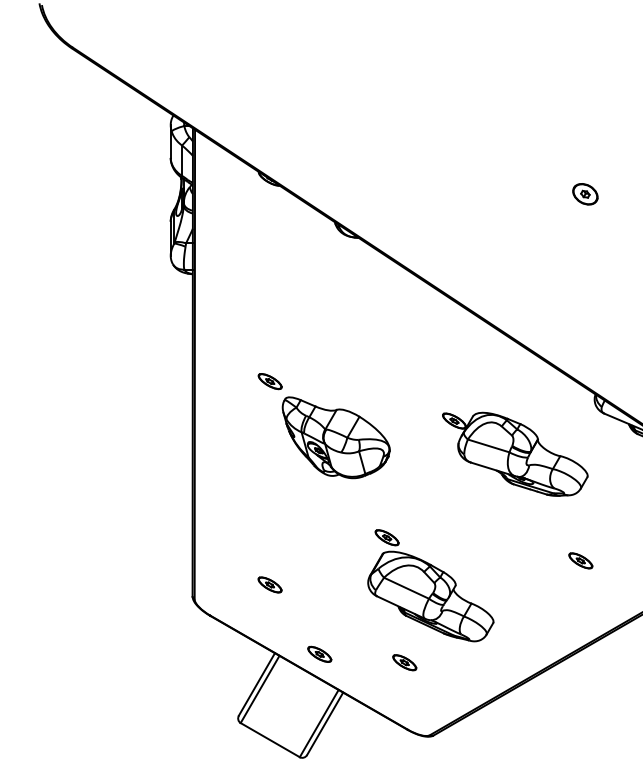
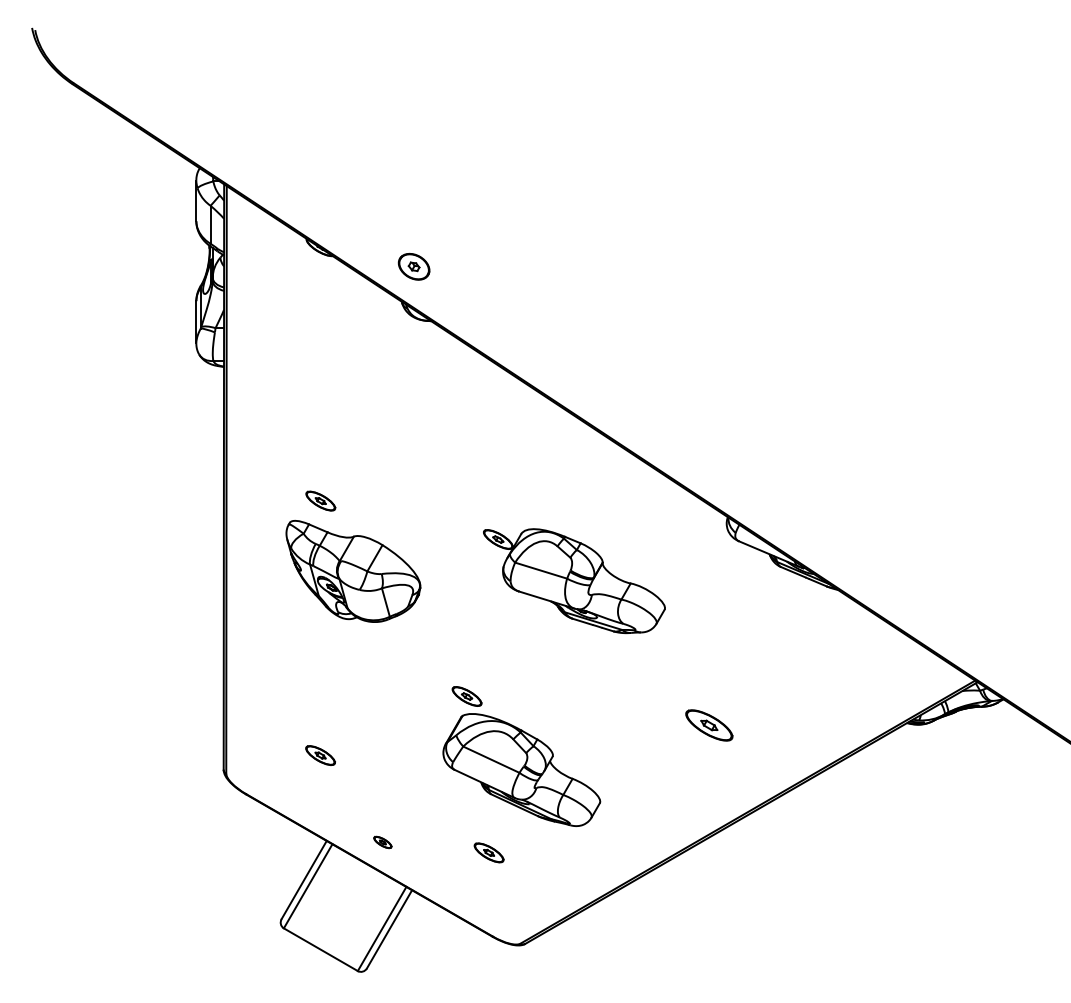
part: (584, 194) -> (413, 266), moved
part: (336, 437) -> (353, 571), moved
part: (515, 454) -> (574, 581), moved
part: (580, 560) -> (709, 725), size x1.6
part: (319, 654) -> (382, 842), size x0.6

